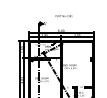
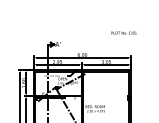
text: (63, 16) -> (123, 33), moved

